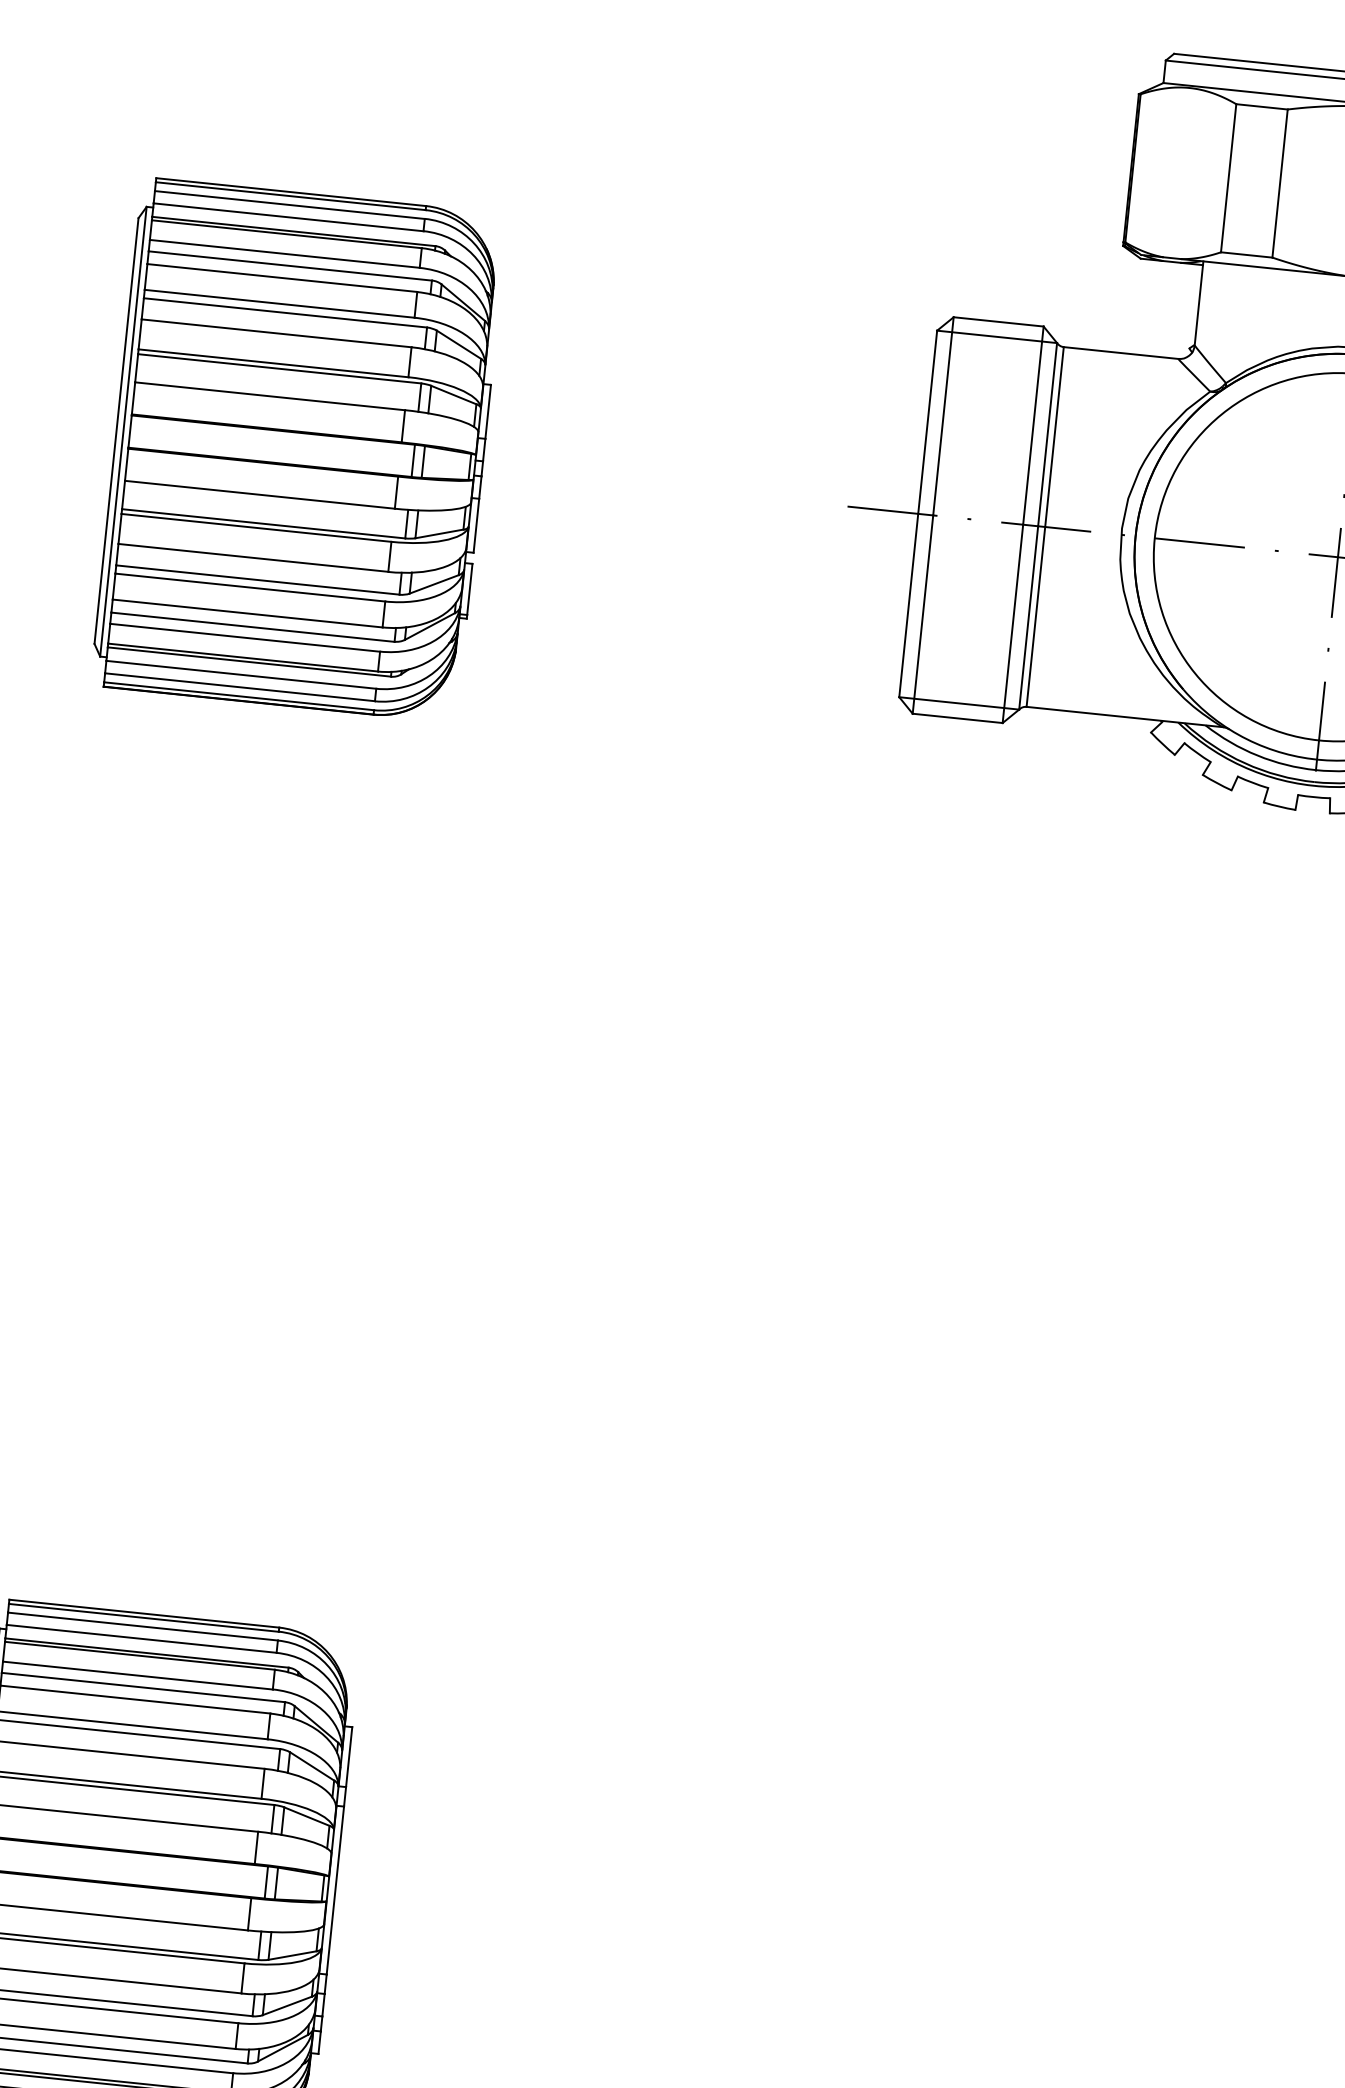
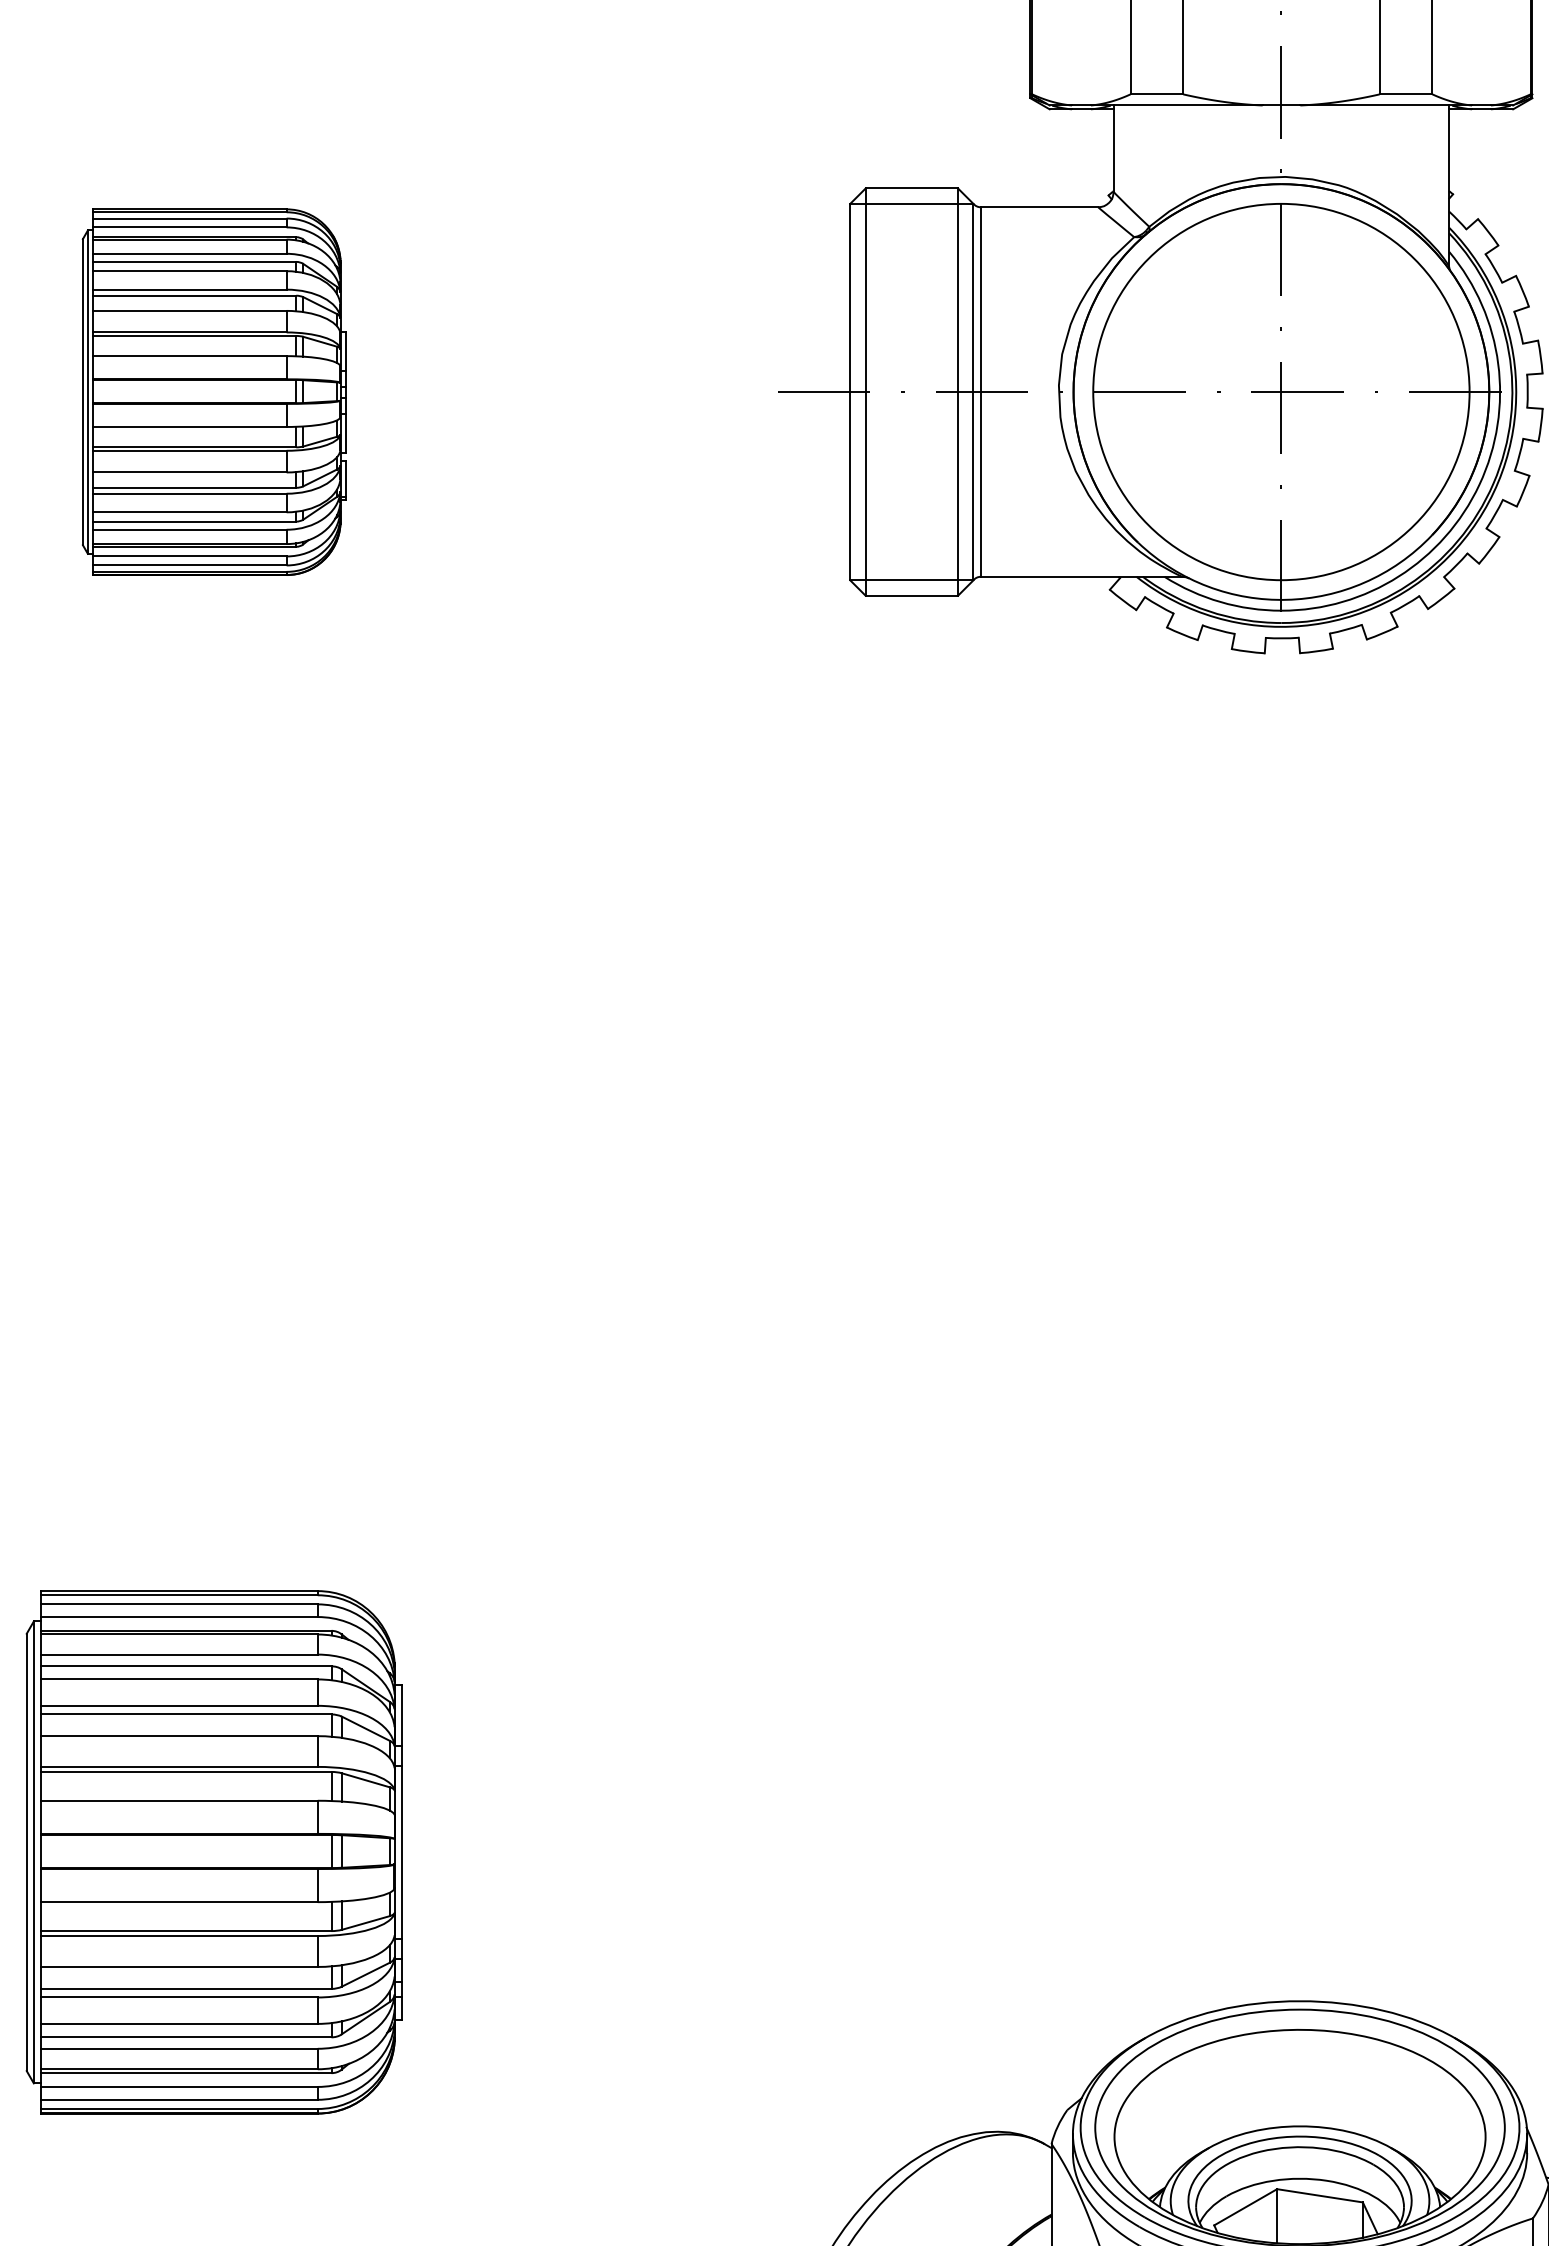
part: (298, 450) -> (213, 392), size x0.7

